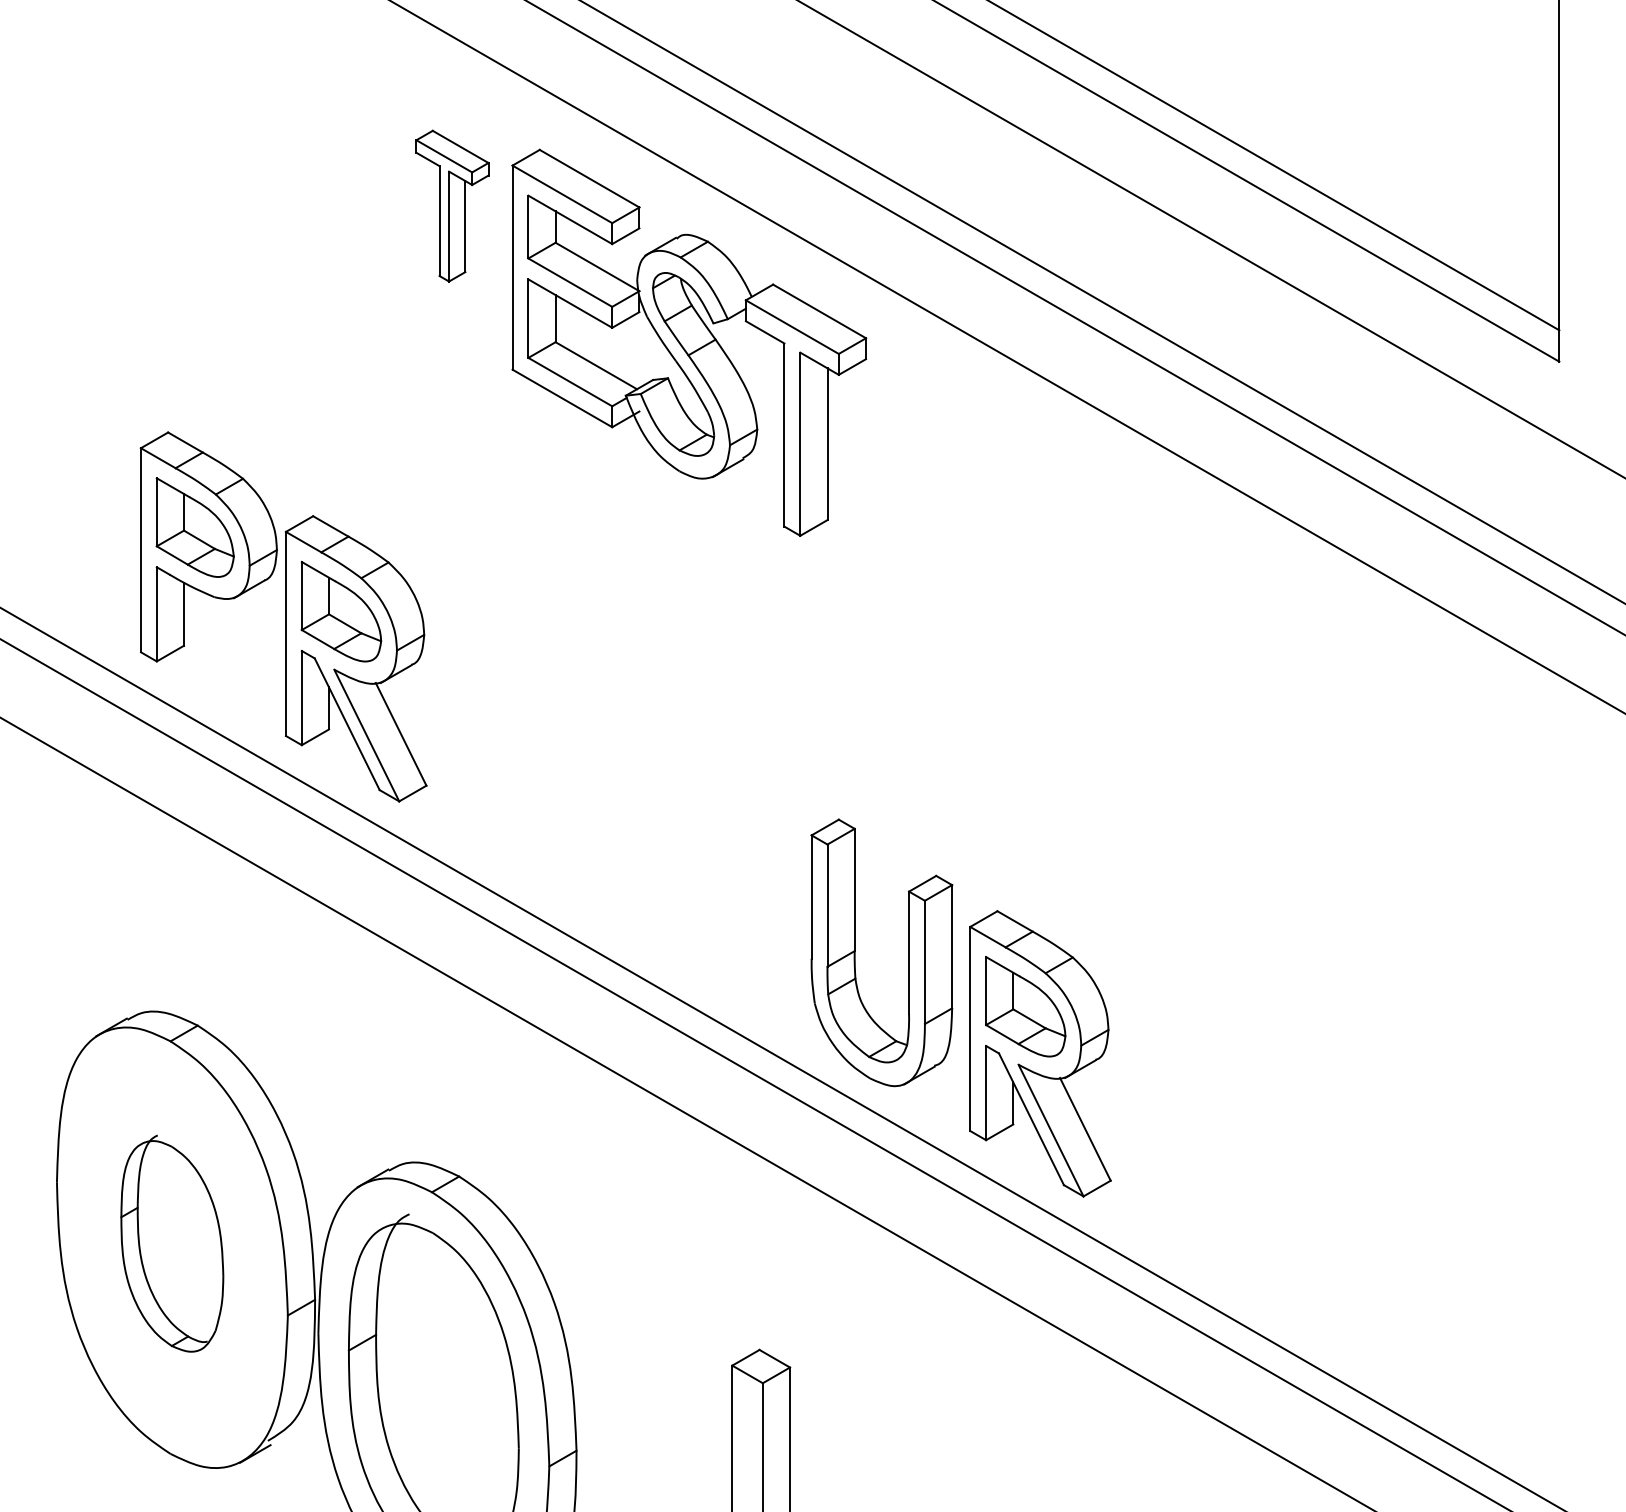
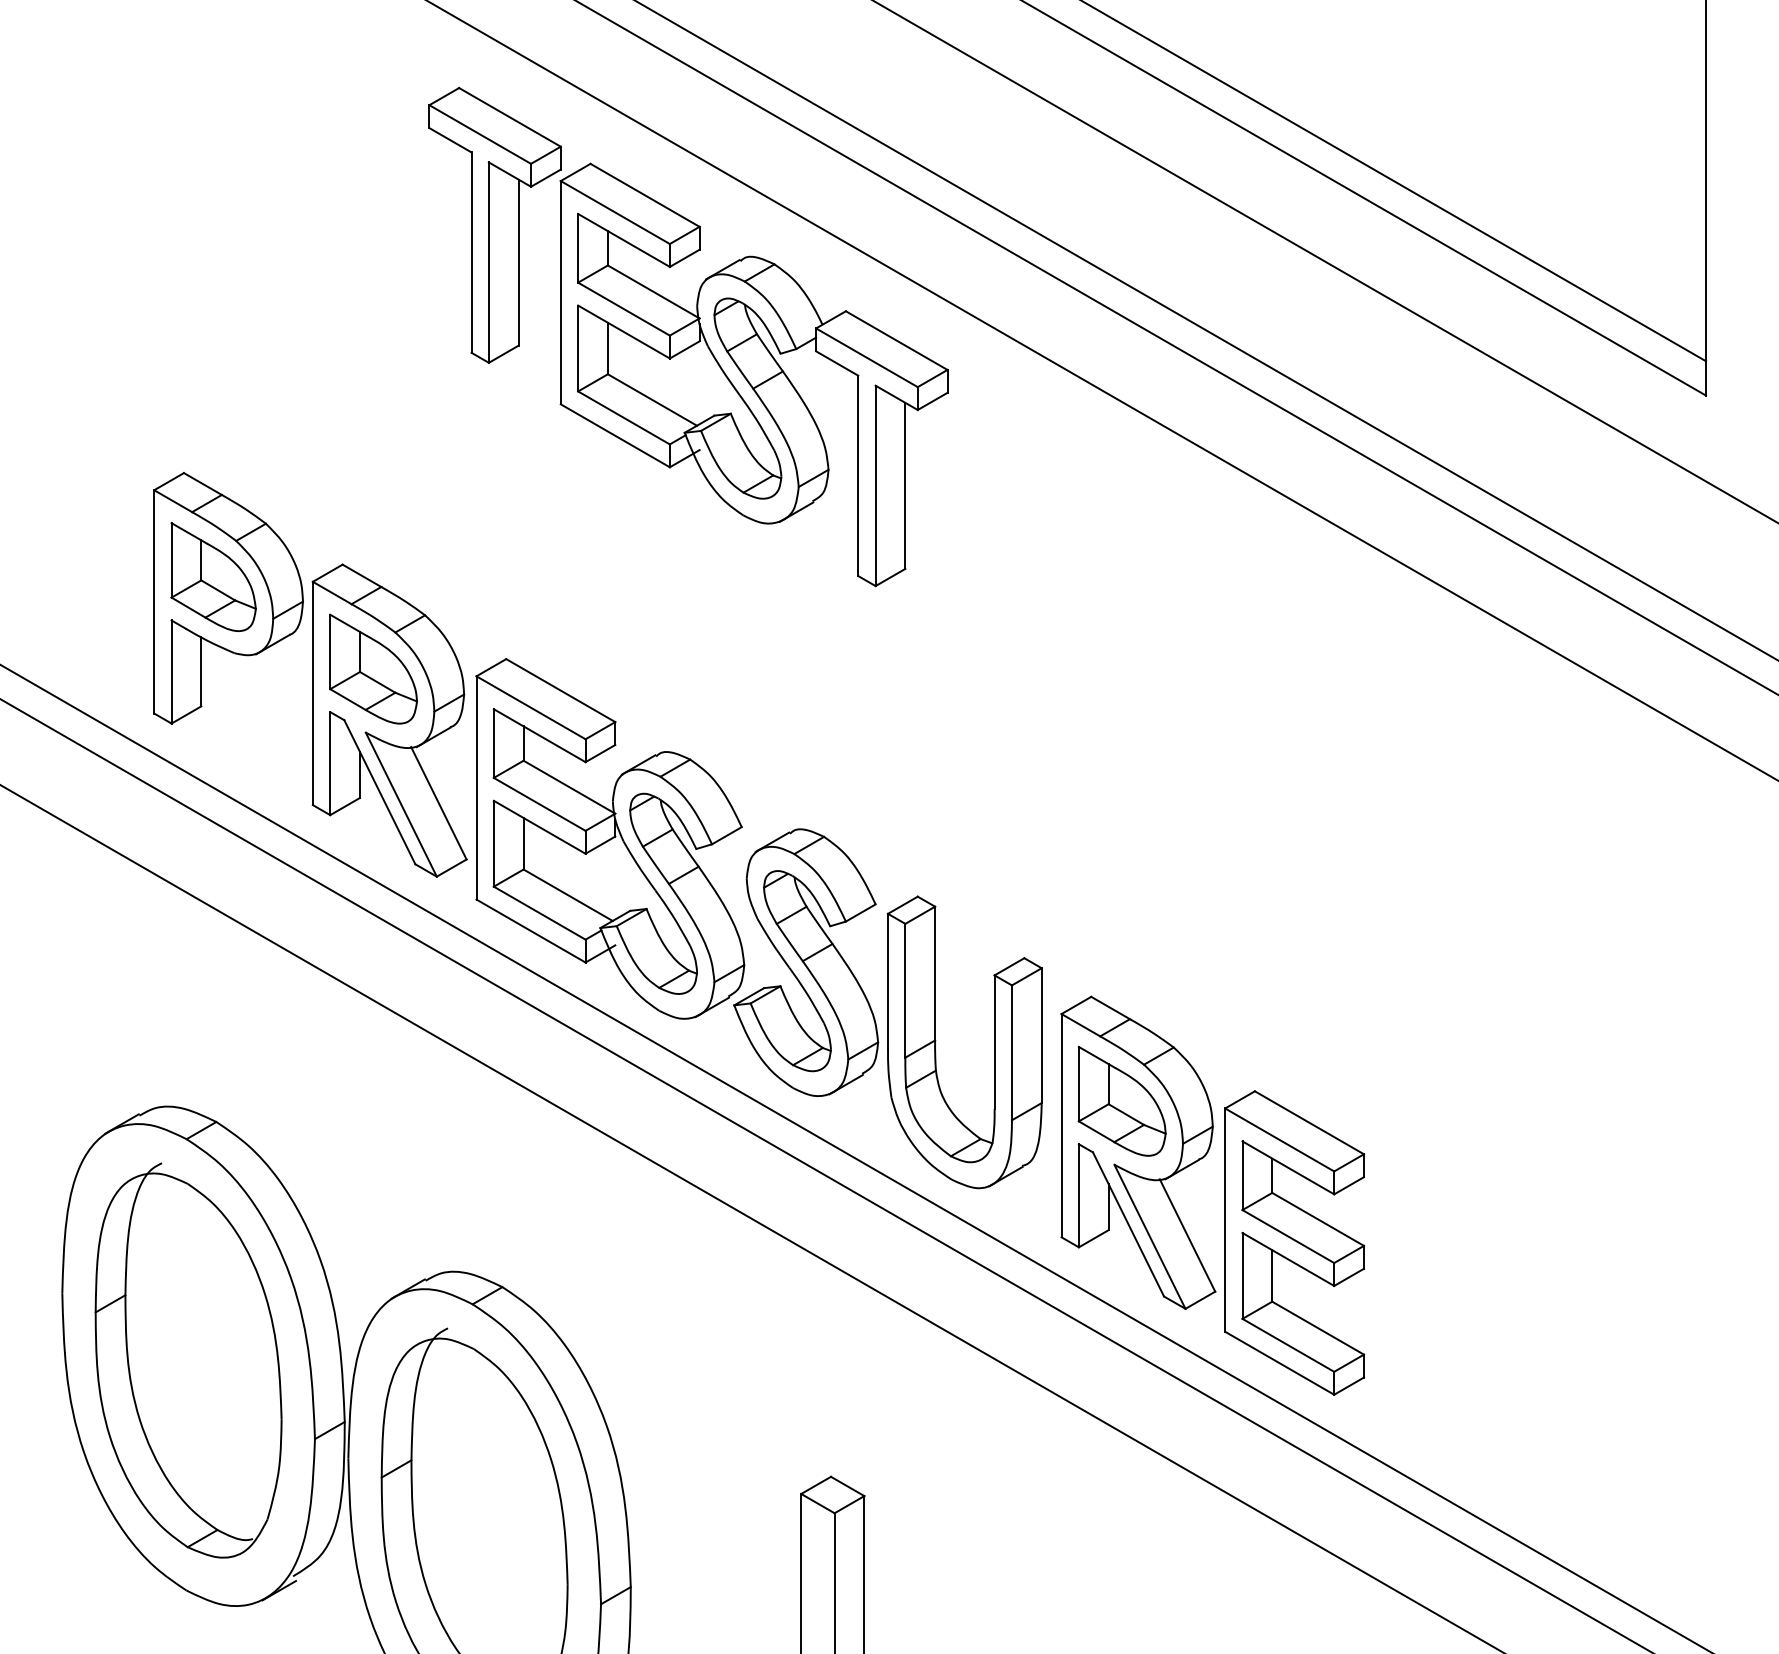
part: (451, 206) -> (494, 225), size x1.67
part: (619, 802) -> (677, 877), added
part: (1183, 1135) -> (1294, 1242), added
part: (172, 1243) -> (188, 1360), size x1.67

